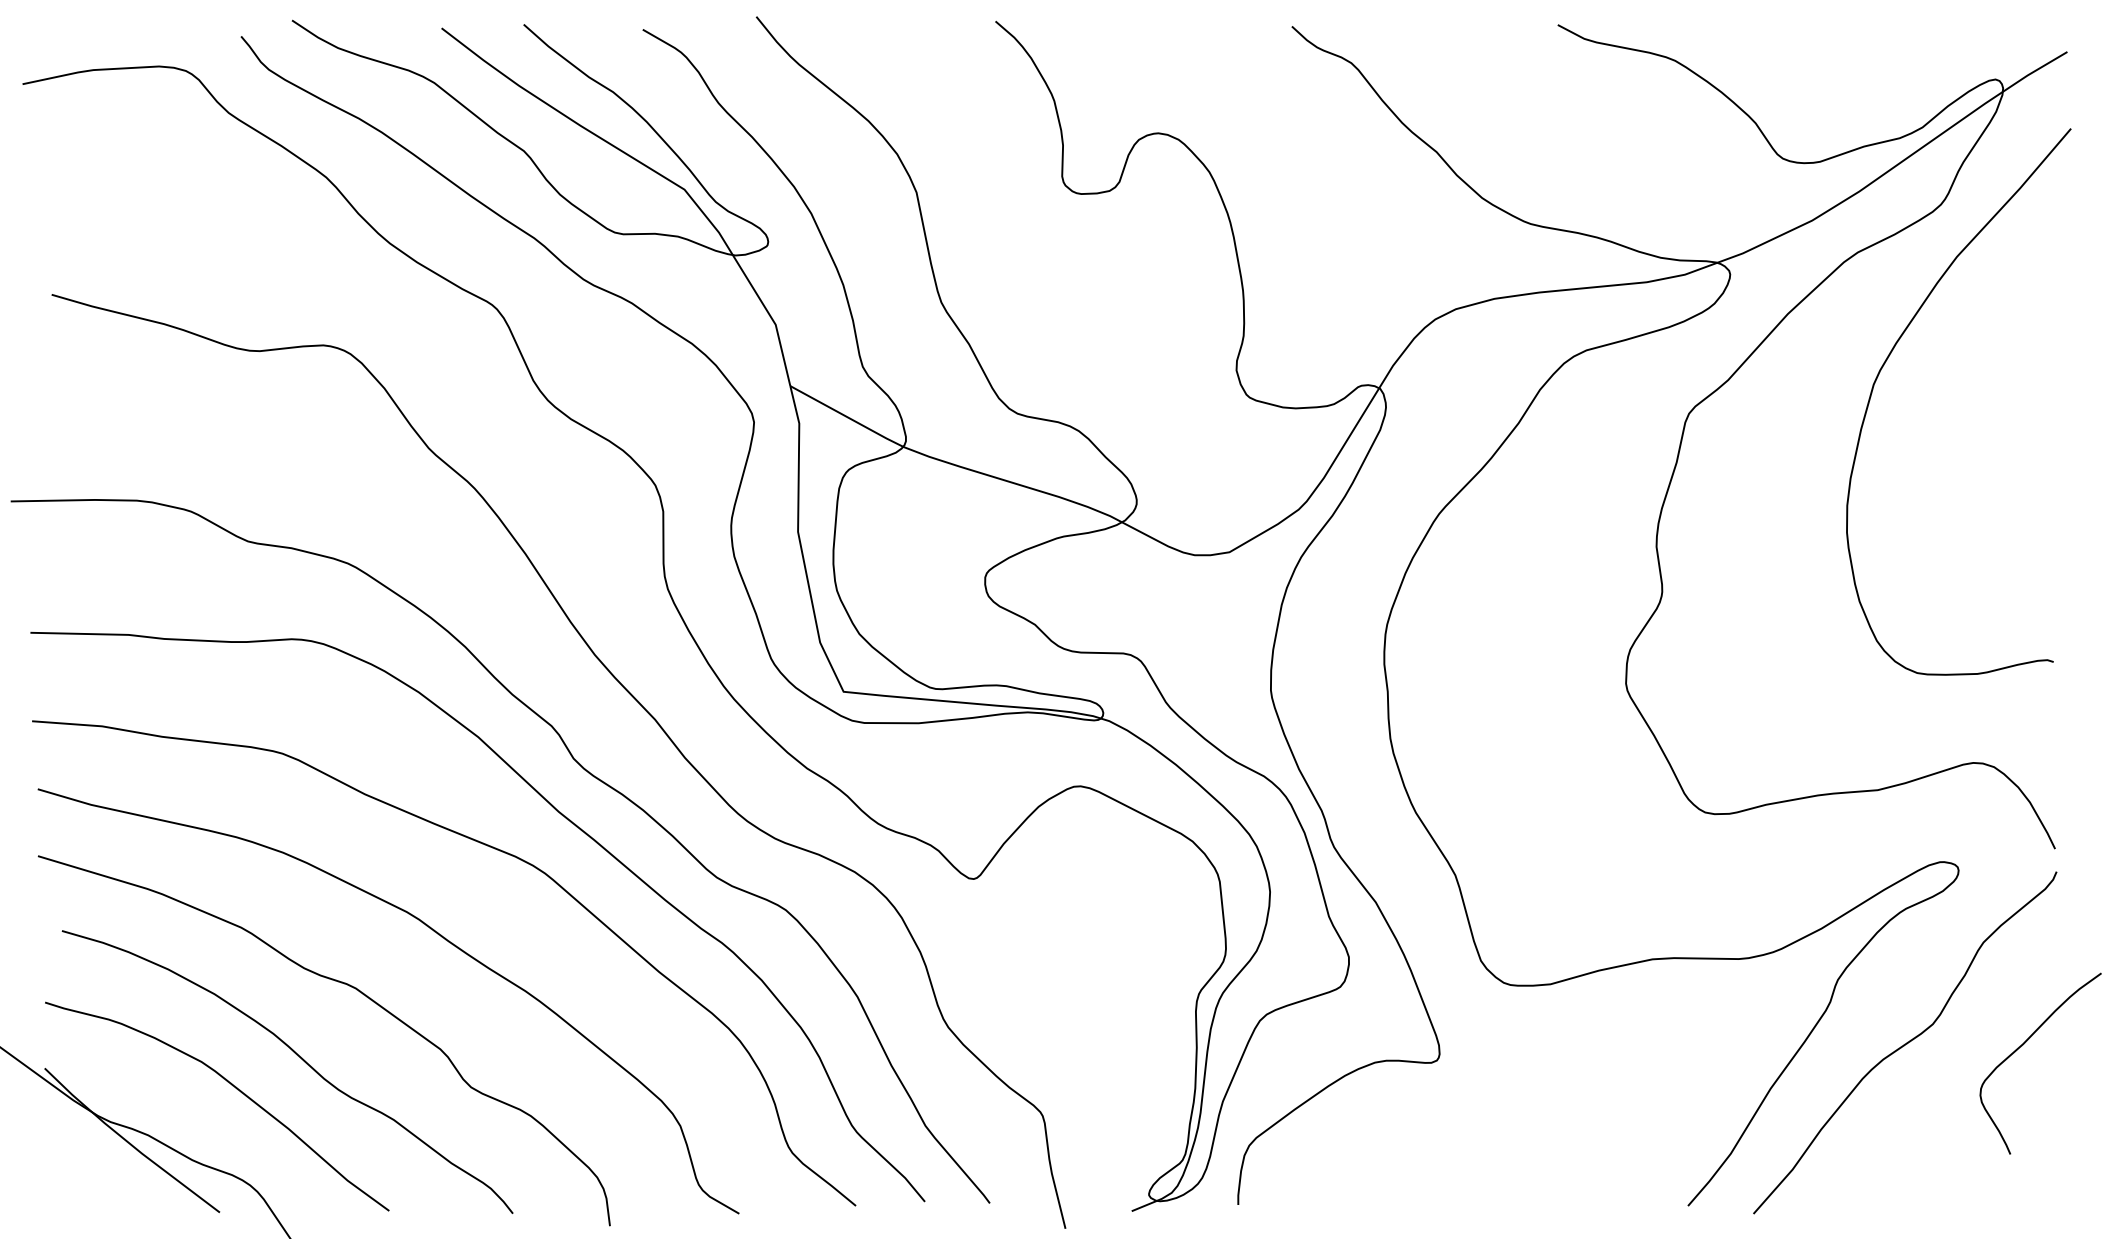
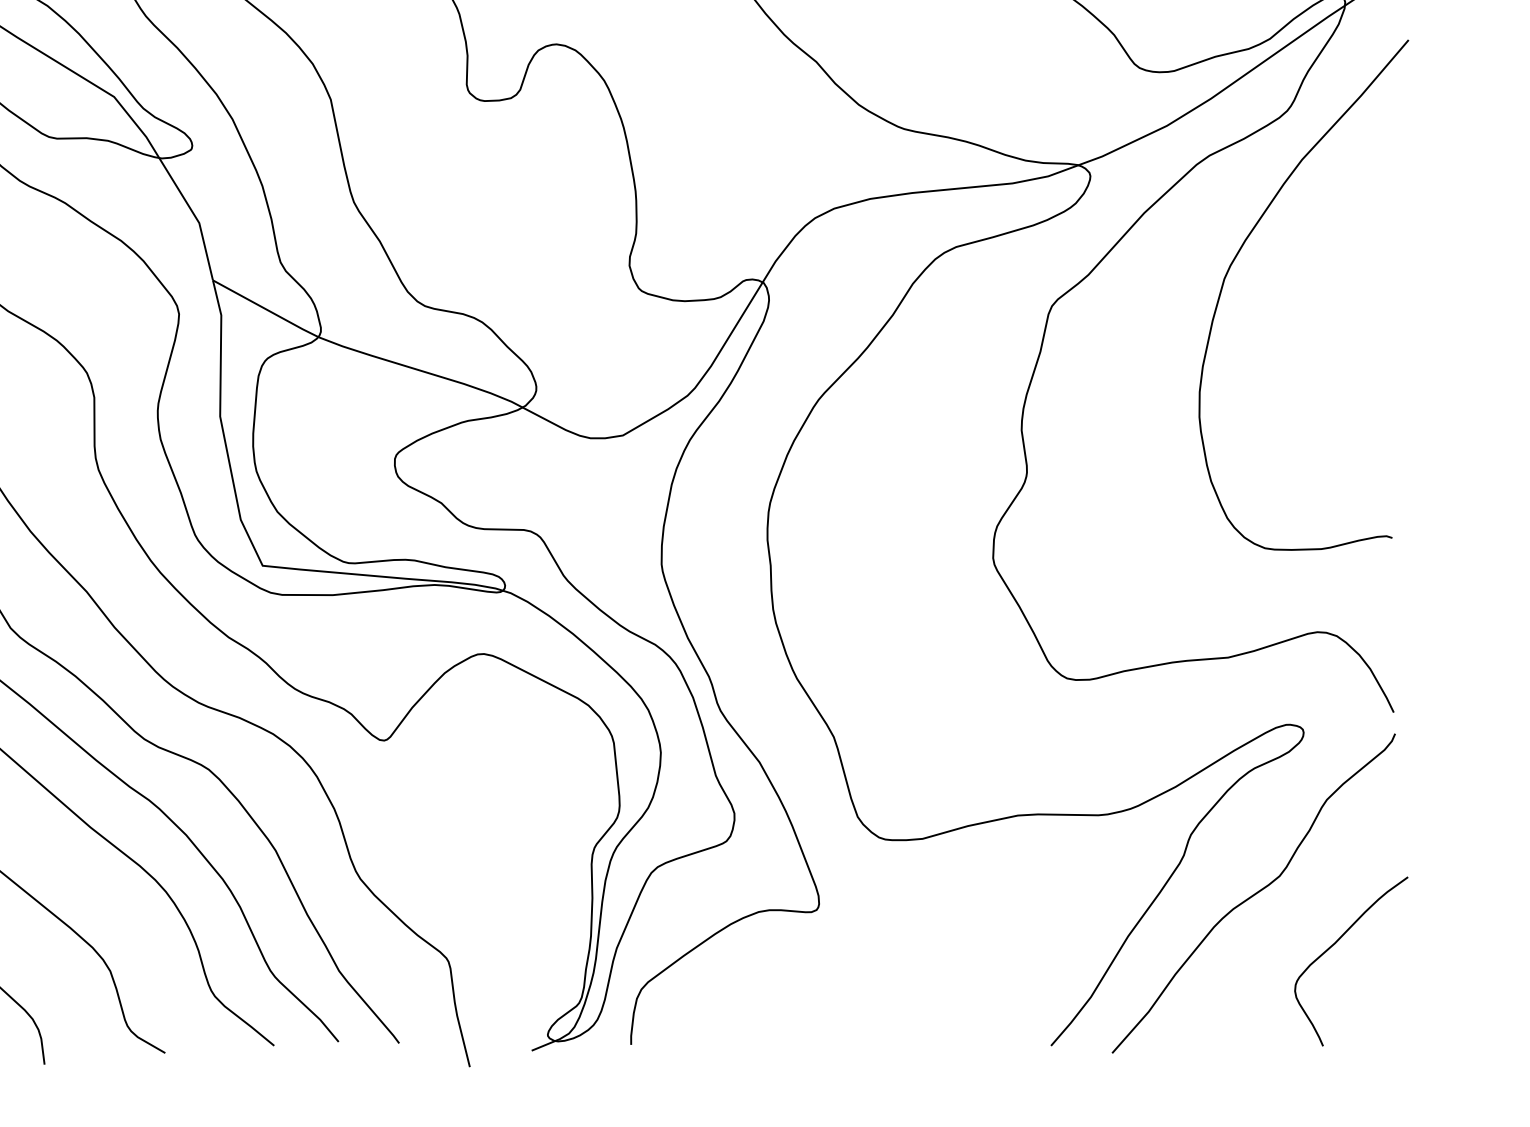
curve: (2023, 1045) -> (1335, 944), moved

